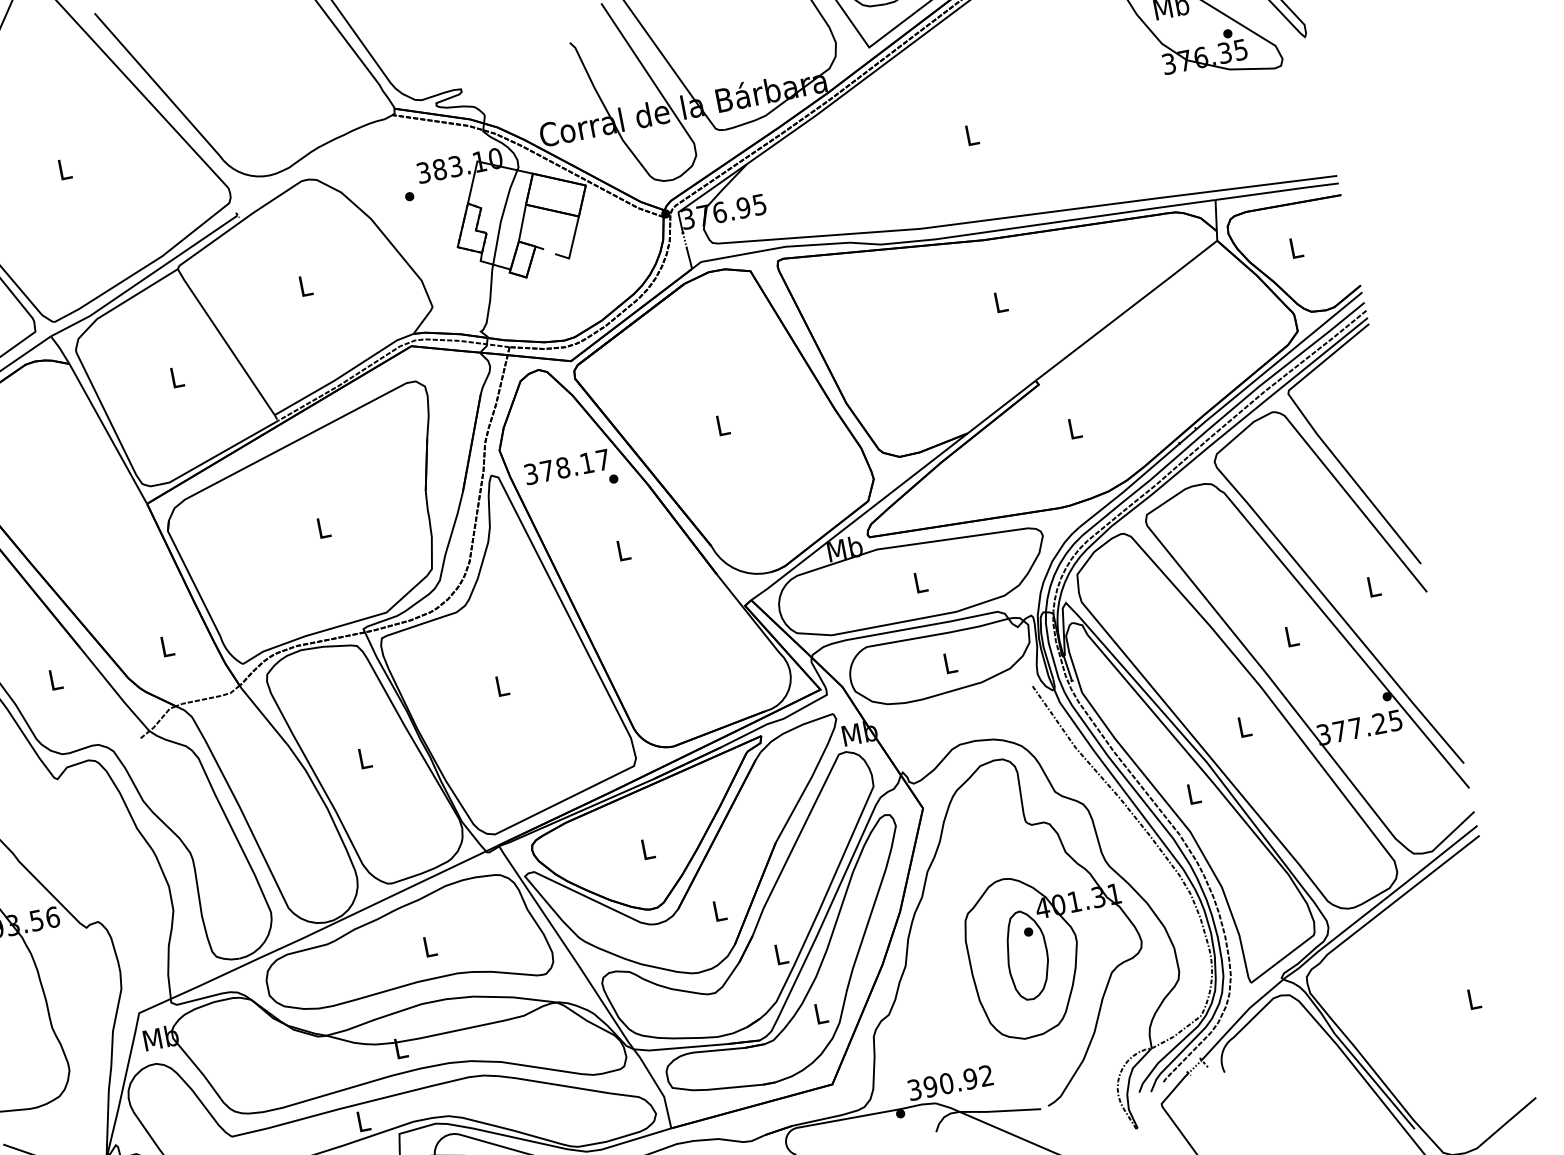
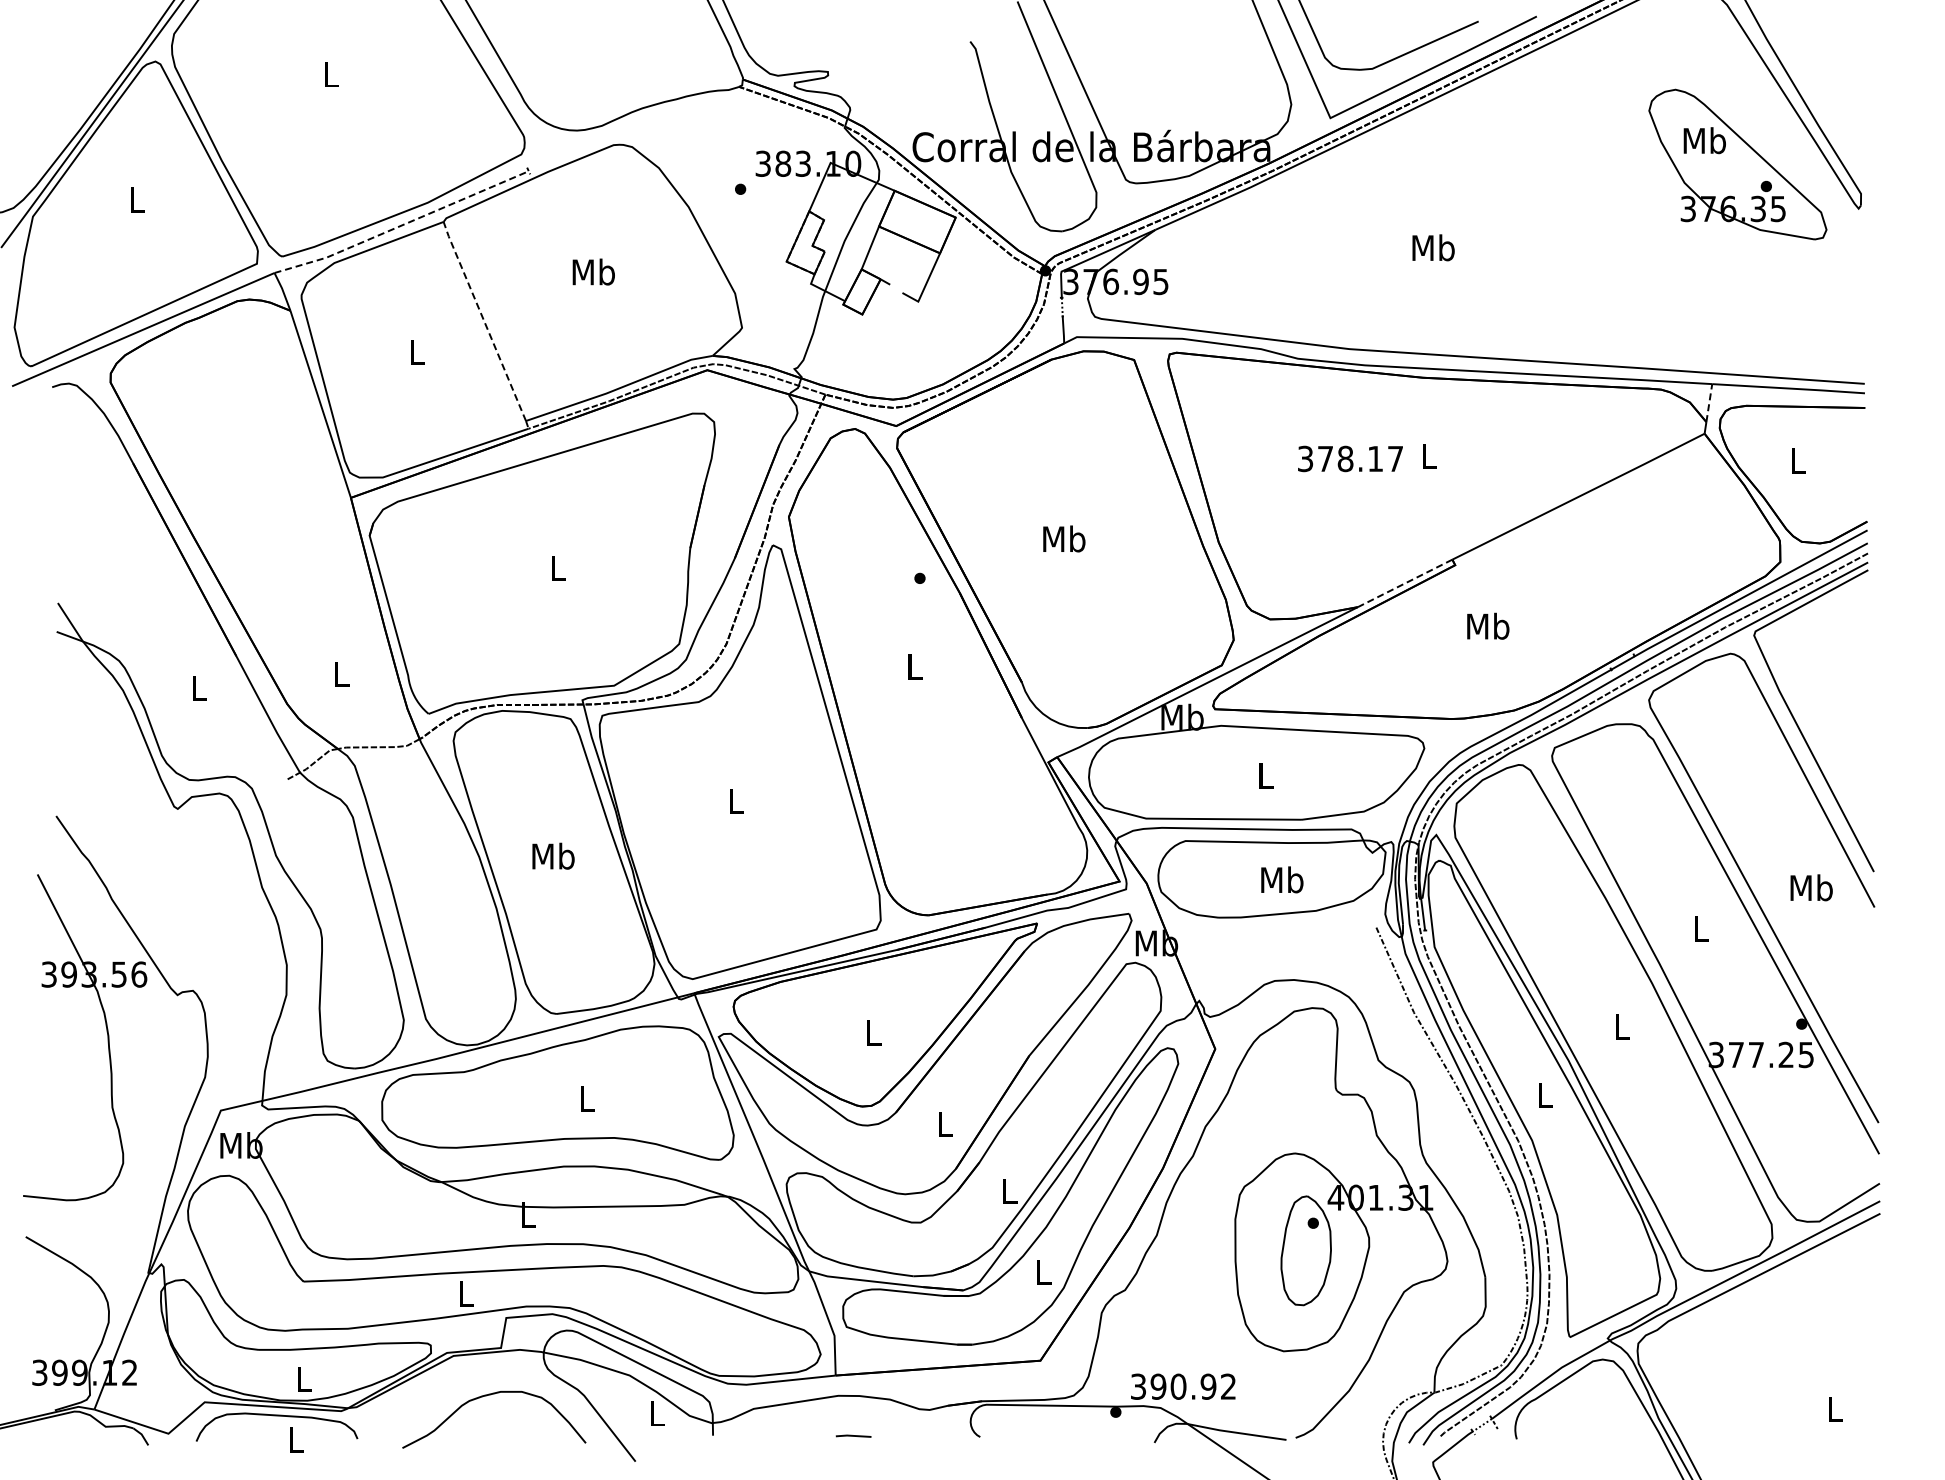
text: (971, 134) -> (1433, 247), L -> Mb
line: (1216, 215) -> (1709, 402), solid -> dashed
line: (144, 278) -> (401, 225), solid -> dashed
text: (305, 285) -> (593, 271), L -> Mb
line: (225, 341) -> (483, 320), solid -> dashed
line: (1002, 407) -> (1405, 583), solid -> dashed
text: (722, 424) -> (1064, 538), L -> Mb
text: (1074, 427) -> (1488, 625), L -> Mb
text: (567, 466) -> (1350, 458), moved
text: (1373, 586) -> (1811, 887), L -> Mb
text: (950, 662) -> (1282, 879), L -> Mb
text: (364, 757) -> (553, 855), L -> Mb

